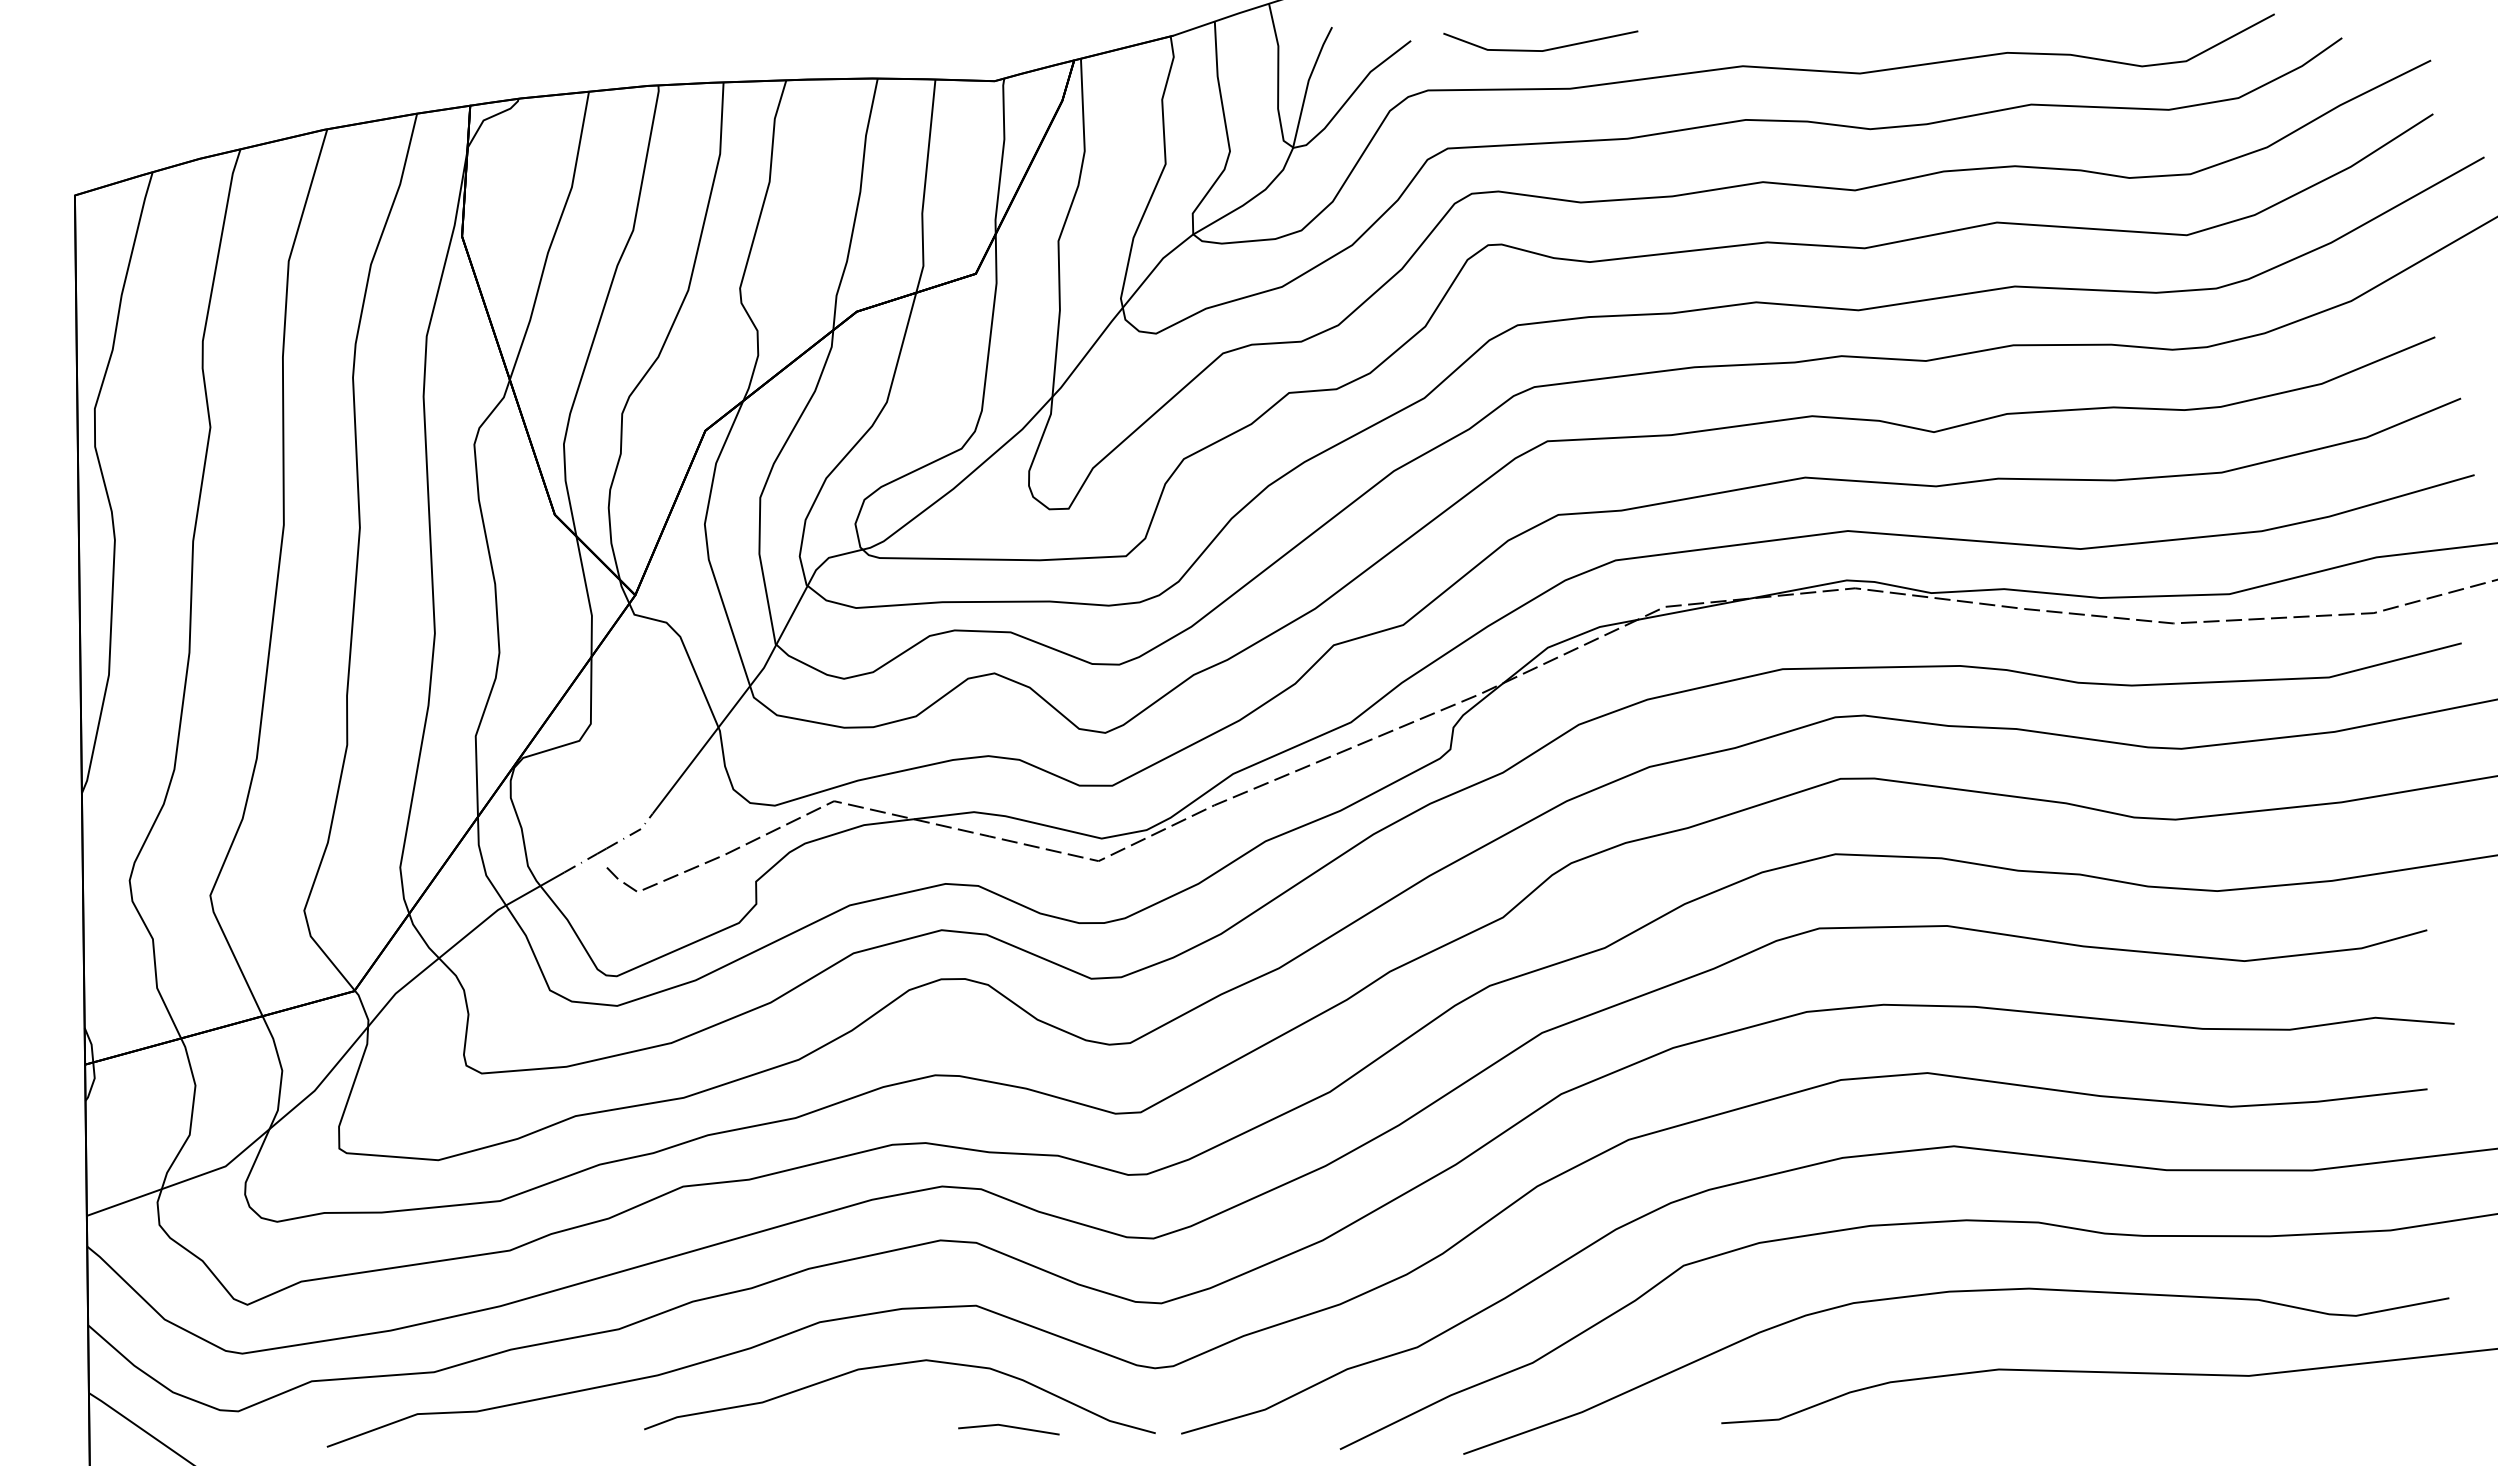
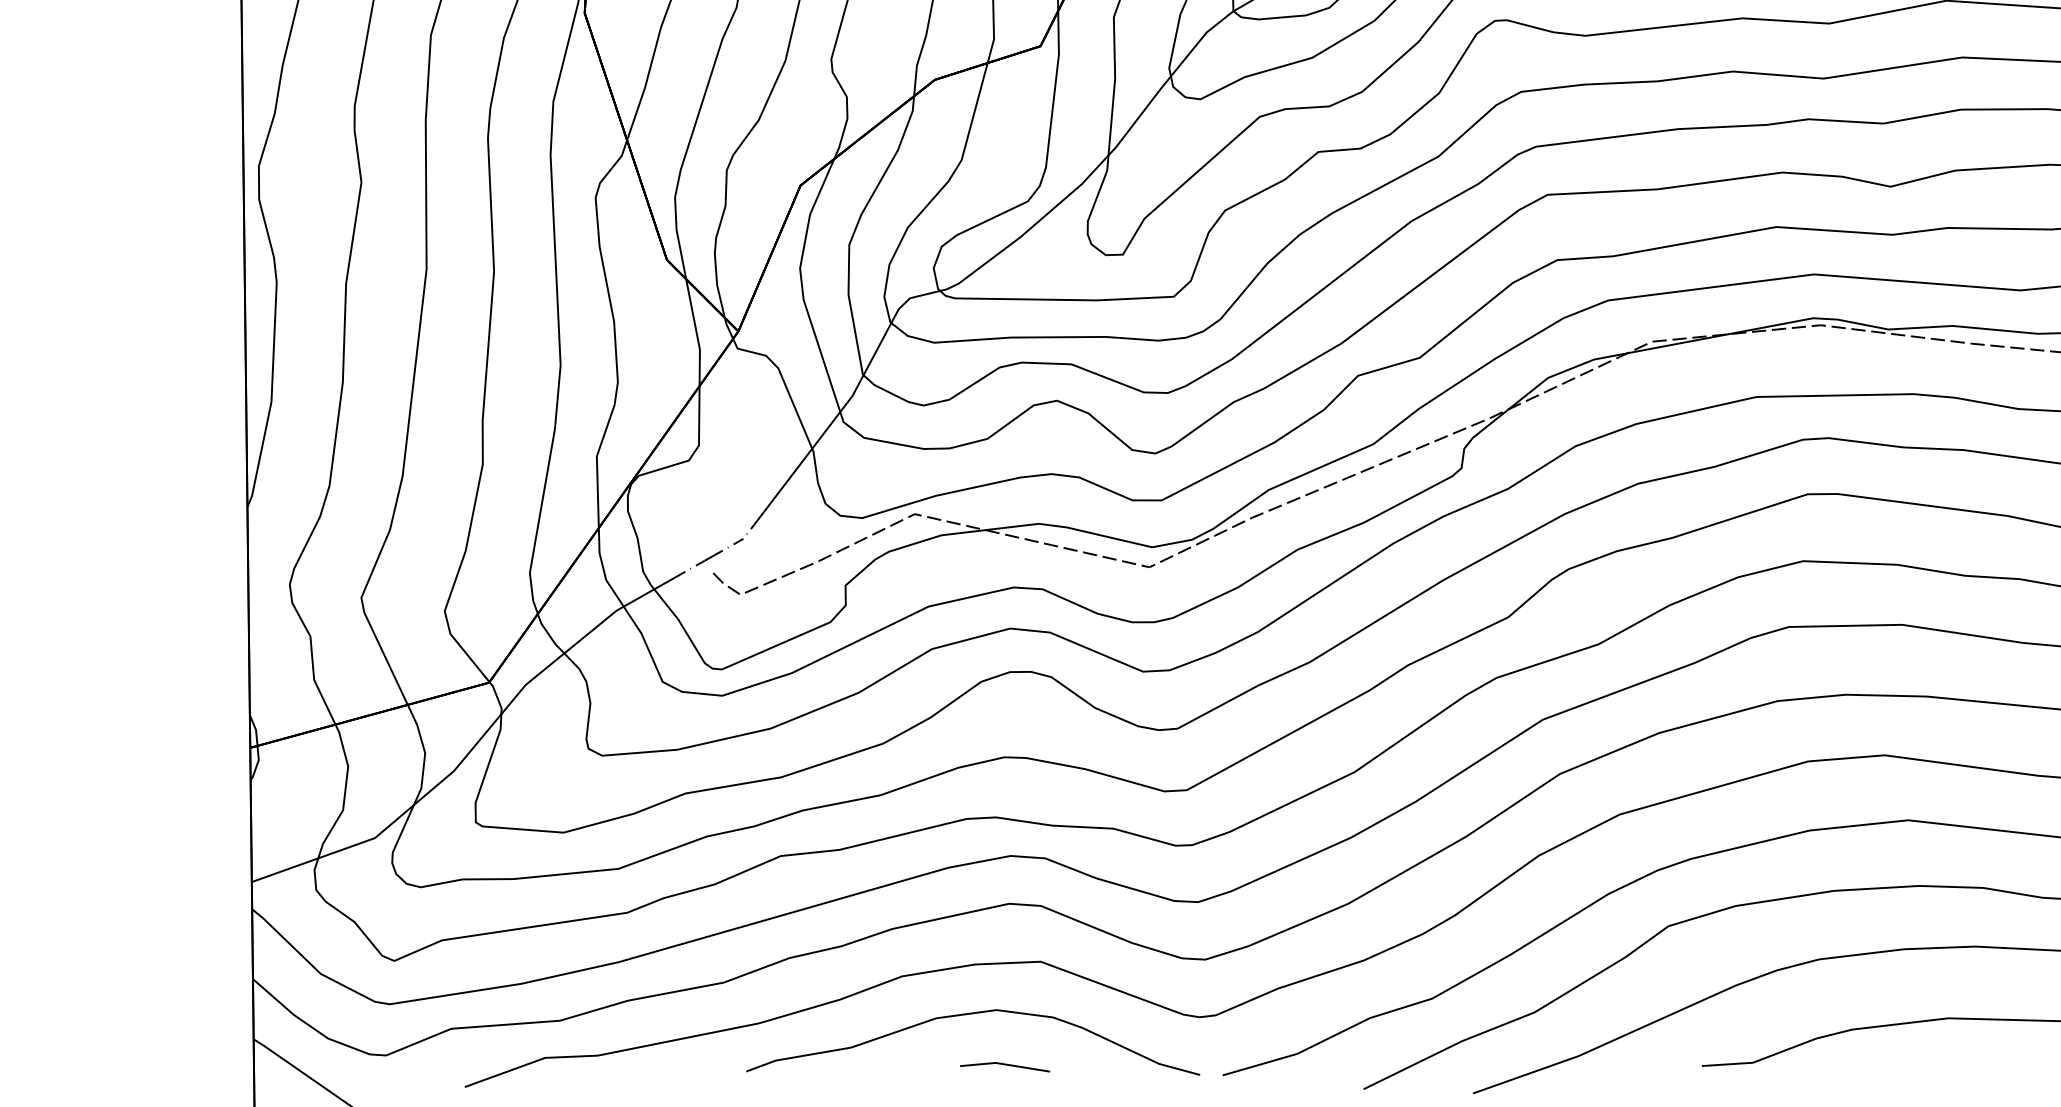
line: (1008, 1427) -> (1004, 1065), moved

